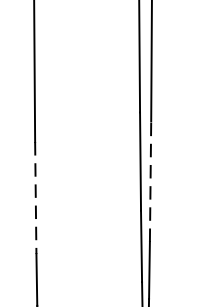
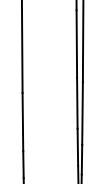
line: (150, 181) -> (82, 113), dashed -> solid
line: (34, 198) -> (22, 122), dashed -> solid

